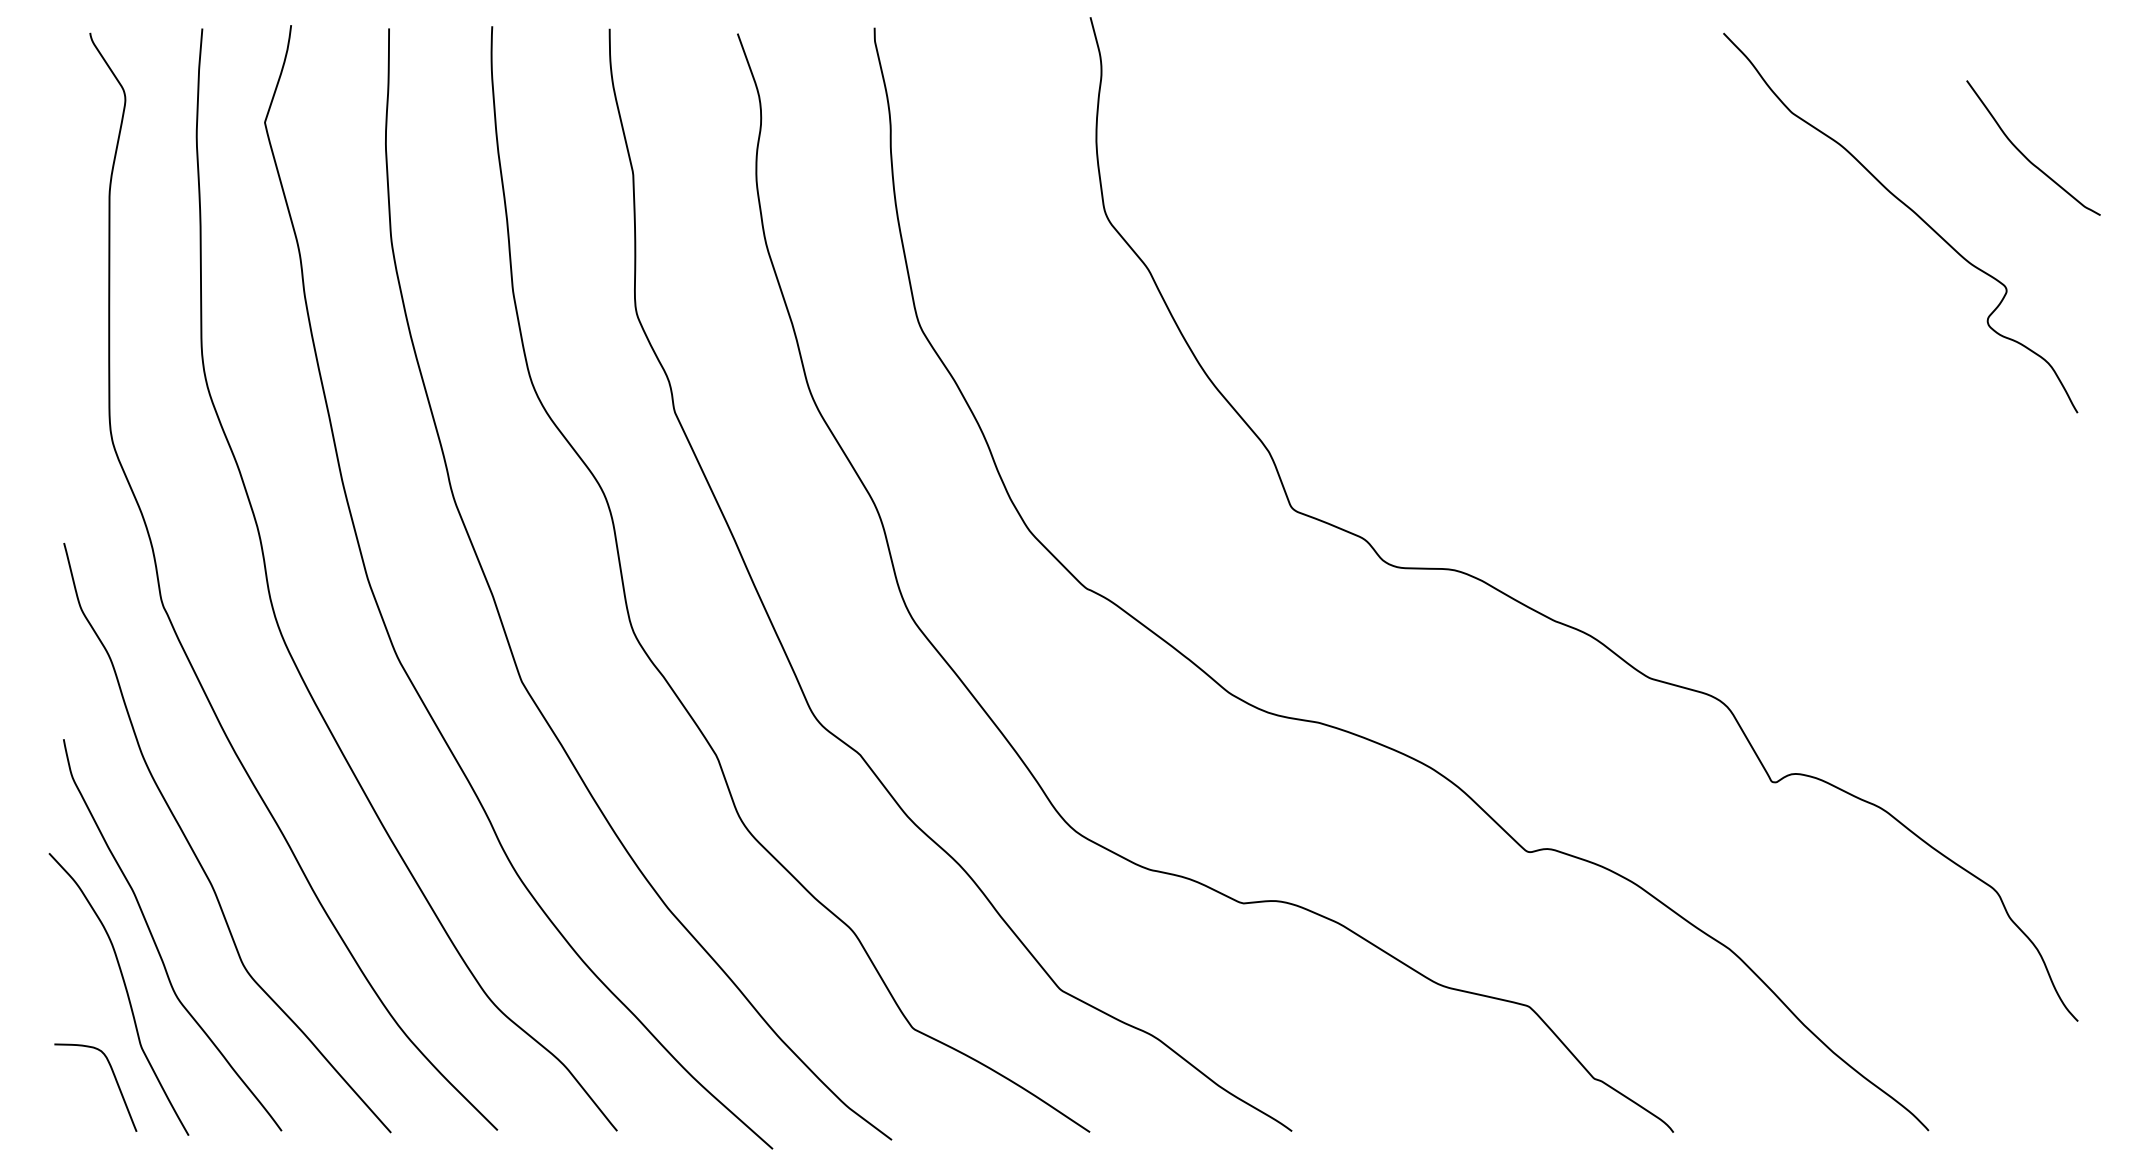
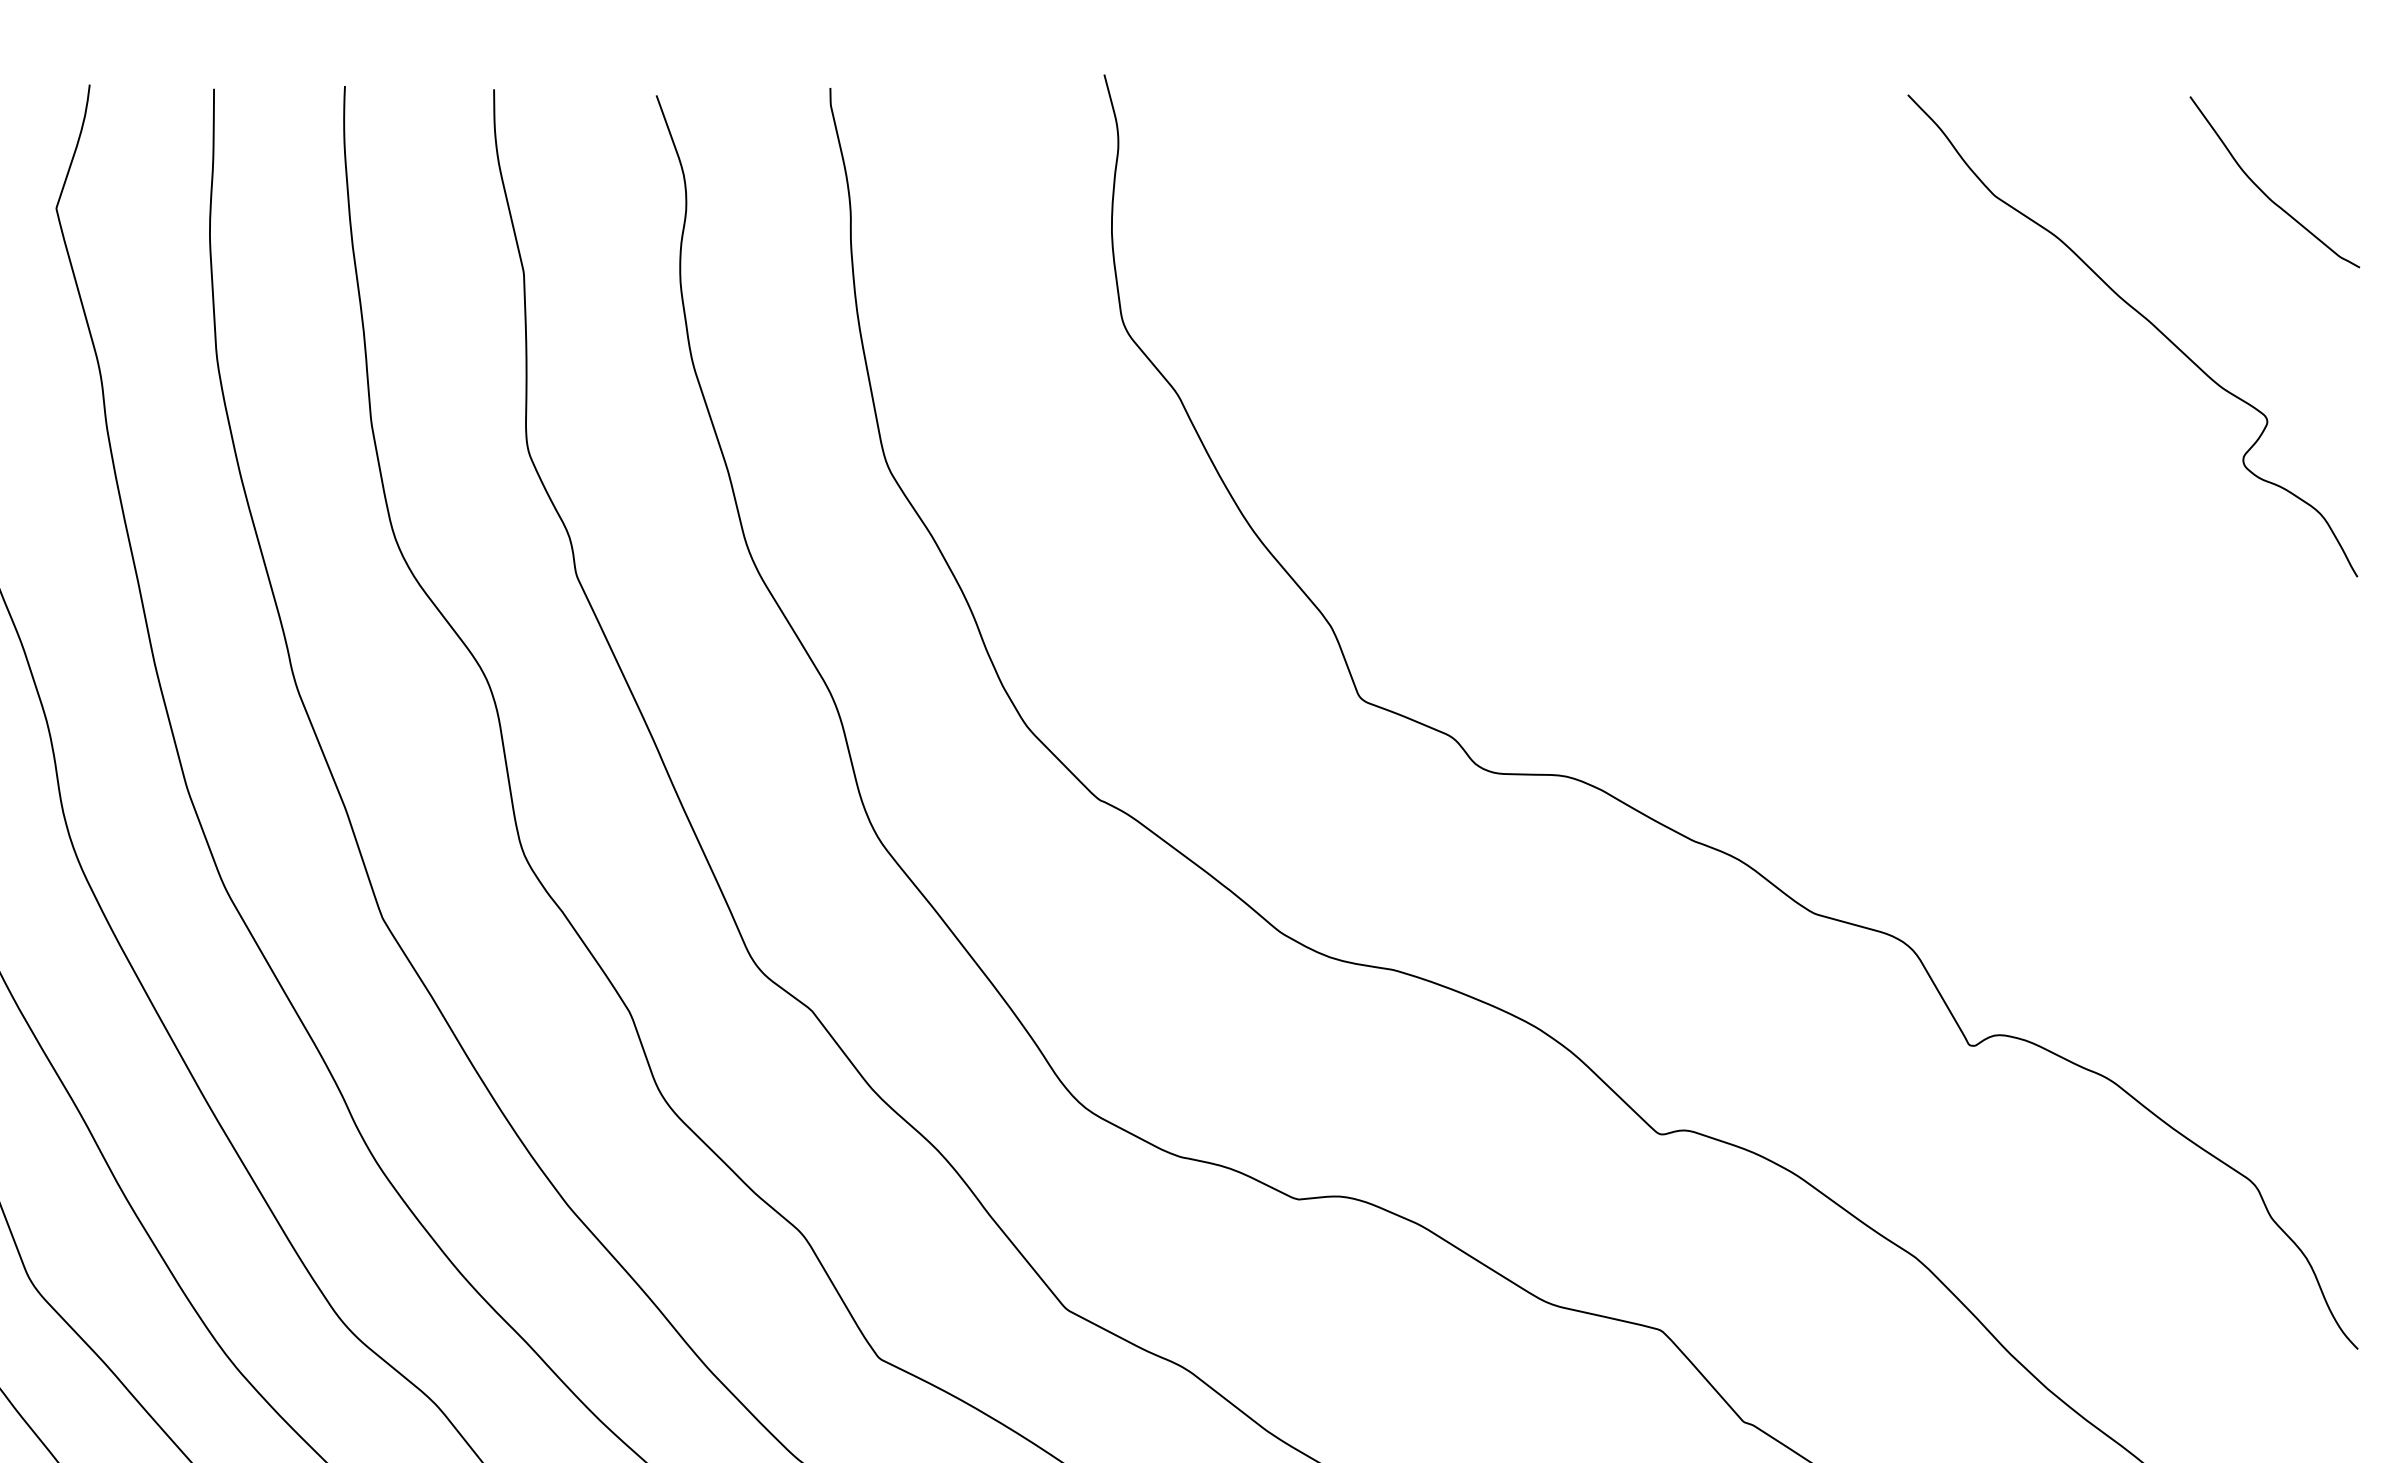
curve: (2025, 155) -> (2264, 191), moved

